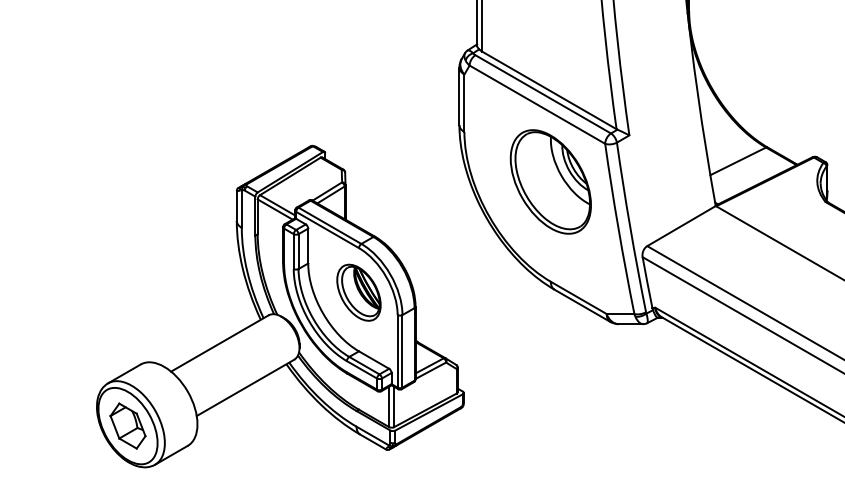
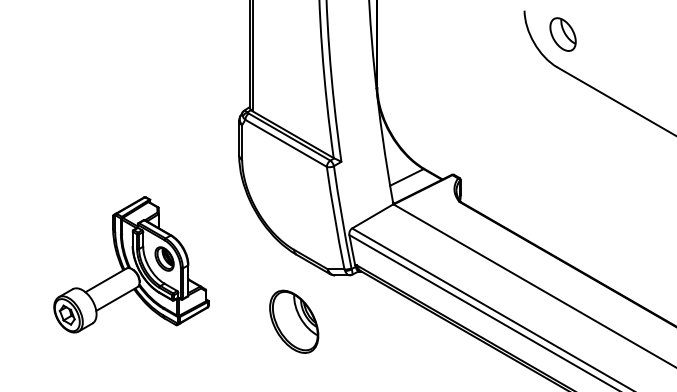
part: (551, 181) -> (294, 321), moved
part: (280, 306) -> (131, 264), size x0.7

